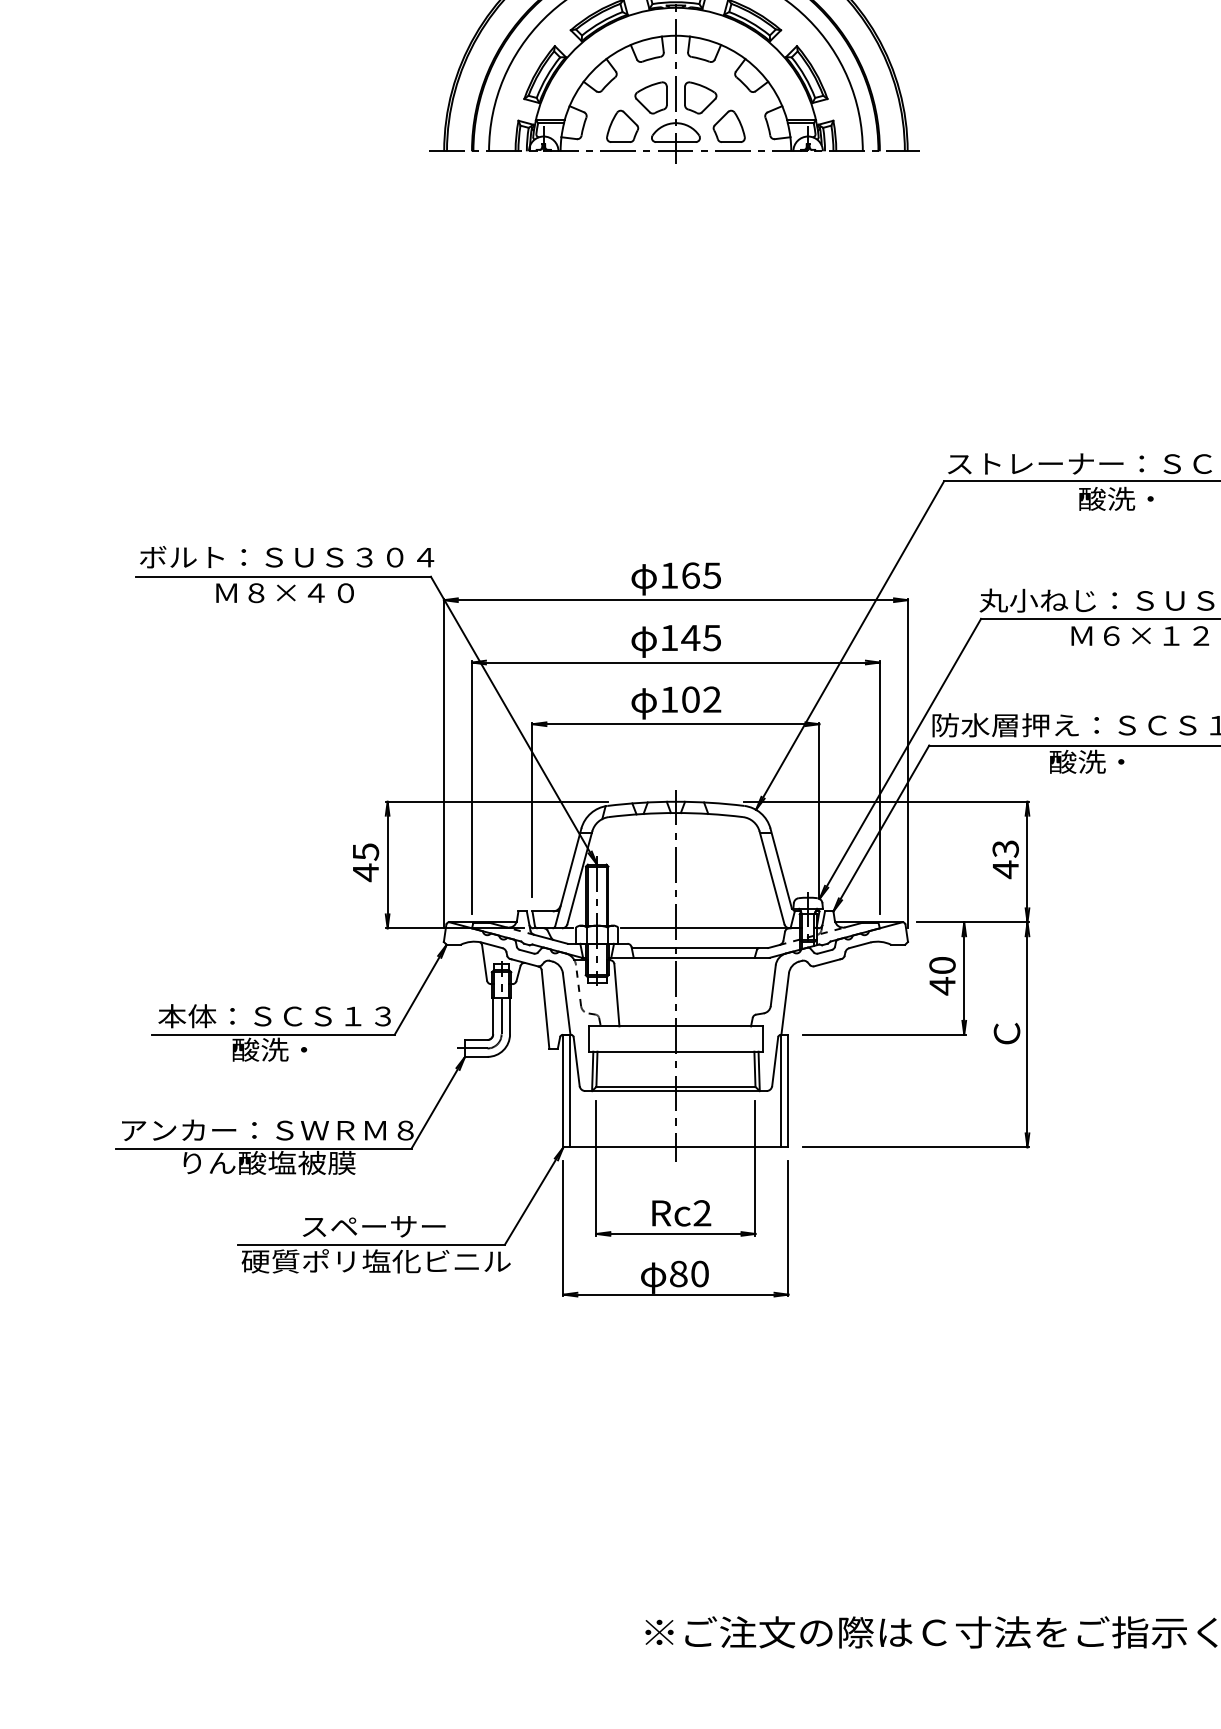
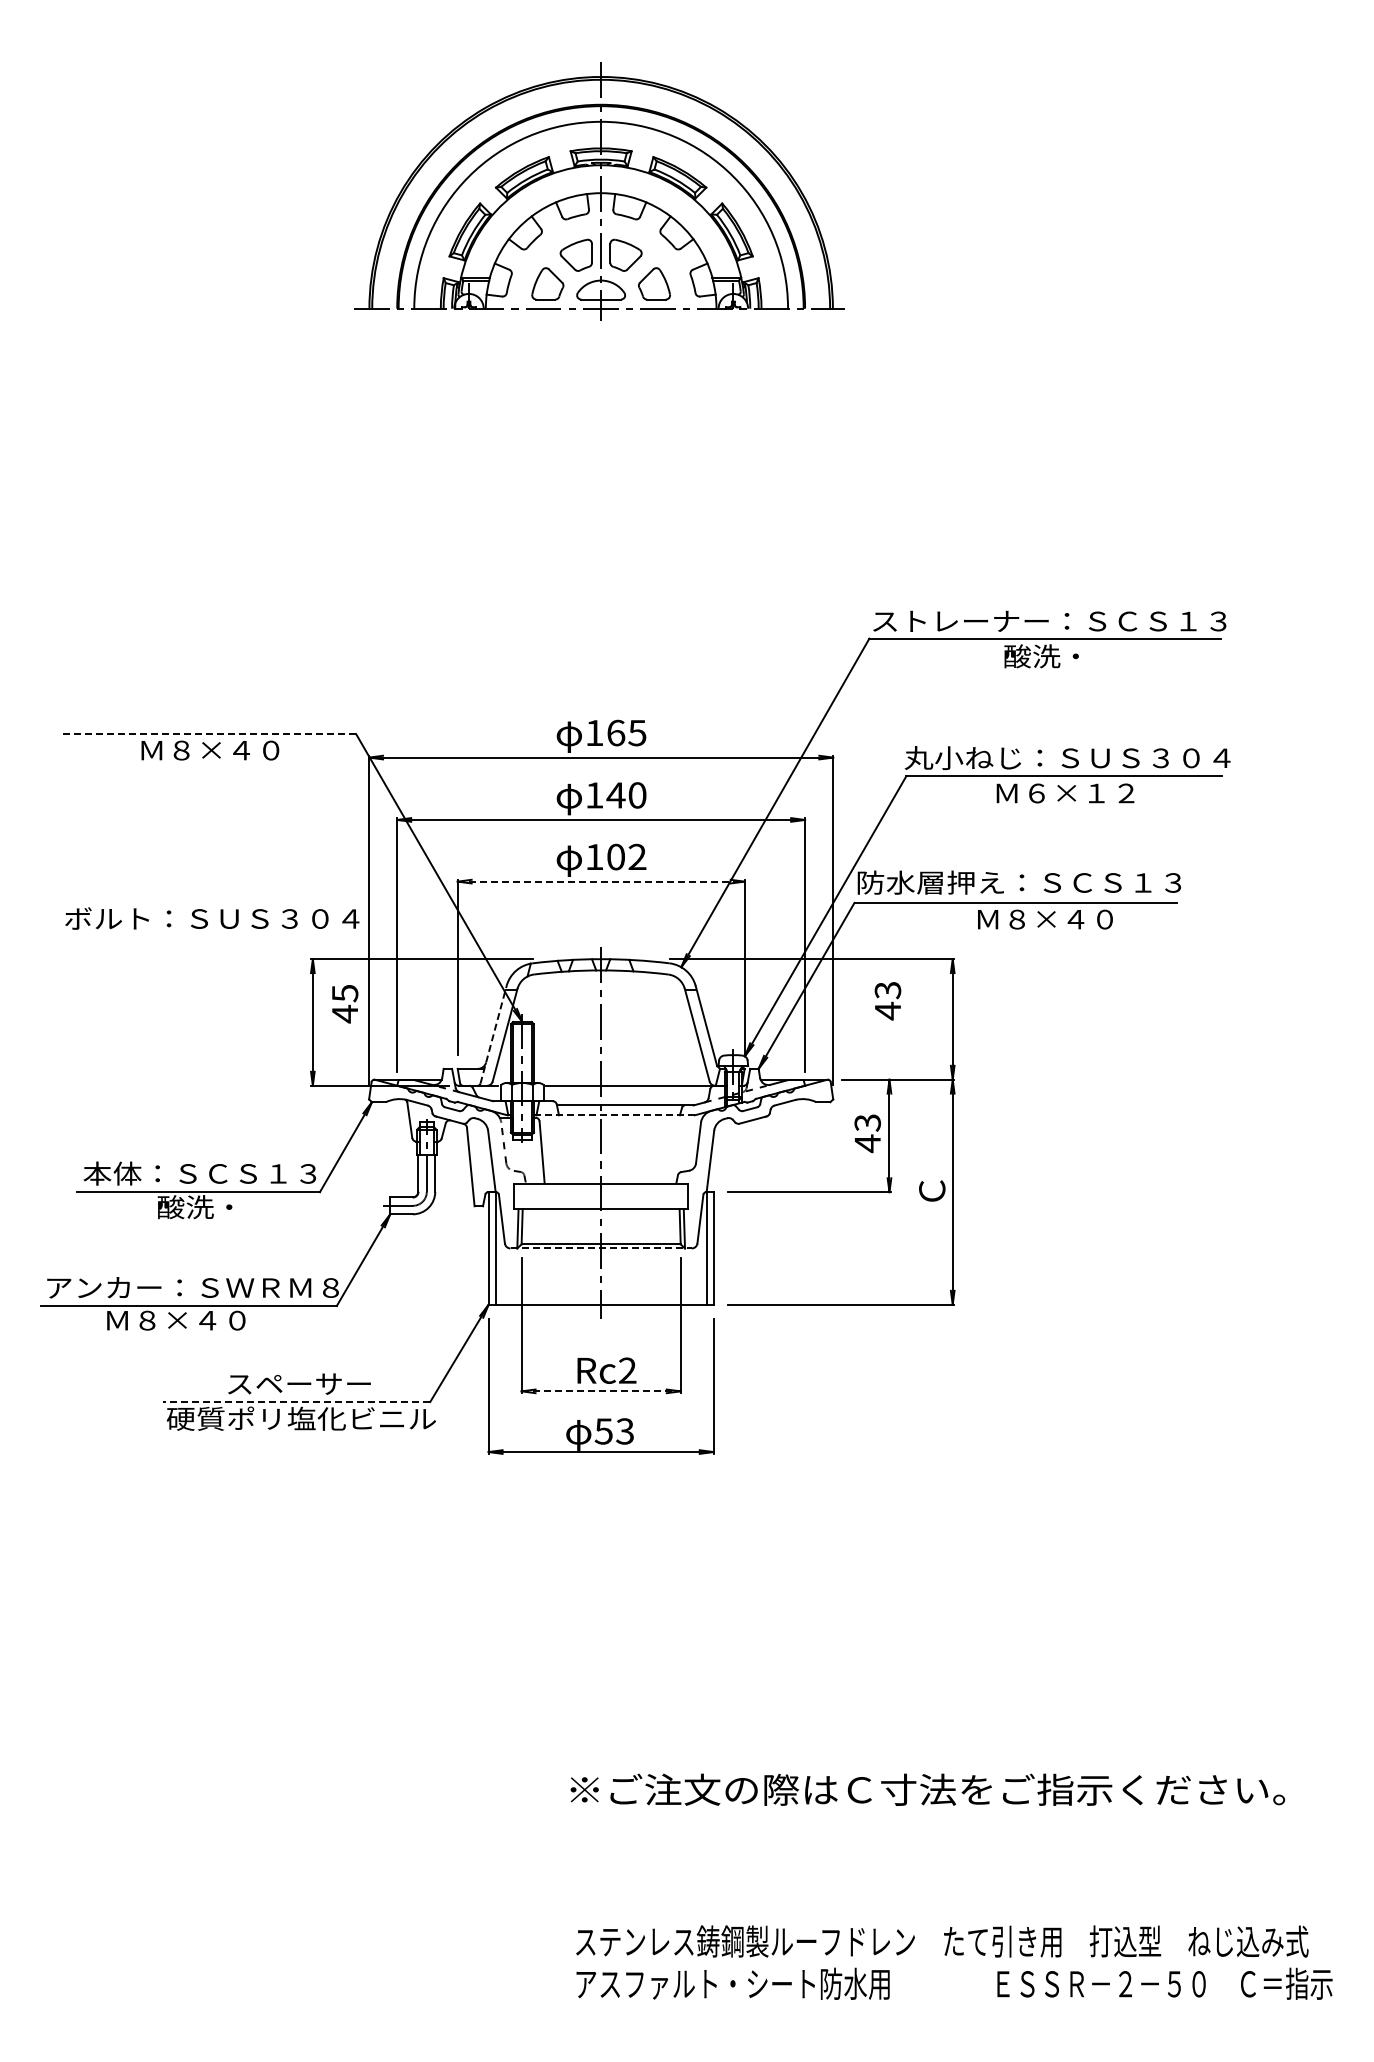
text: (287, 557) -> (212, 918), moved
line: (283, 577) -> (208, 734), solid -> dashed
text: (712, 638) -> (637, 795), 145 -> 140
line: (676, 724) -> (601, 881), solid -> dashed
text: (1118, 762) -> (1043, 919), 酸洗・ -> Ｍ８×４０
text: (1005, 860) -> (887, 1001), moved
text: (366, 863) -> (345, 1004), moved
line: (568, 877) -> (493, 1034), solid -> dashed
line: (688, 958) -> (613, 1115), solid -> dashed
text: (942, 965) -> (867, 1122), 40 -> 43
line: (676, 1091) -> (601, 1248), solid -> dashed
text: (268, 1163) -> (193, 1320), りん酸塩被膜 -> Ｍ８×４０
line: (676, 1234) -> (601, 1391), solid -> dashed
line: (371, 1244) -> (296, 1401), solid -> dashed
text: (689, 1274) -> (614, 1431), 80 -> 53

